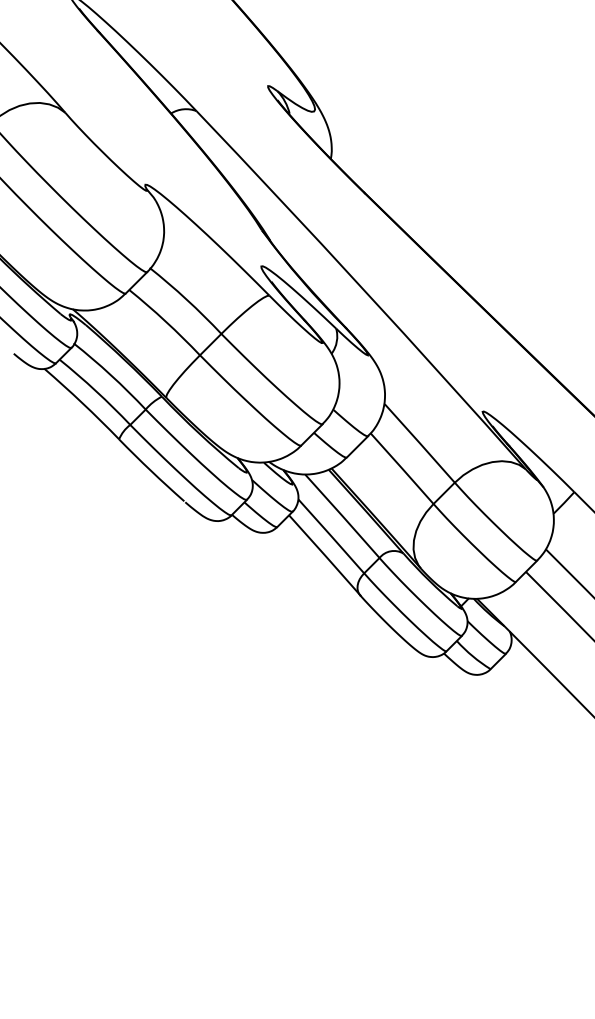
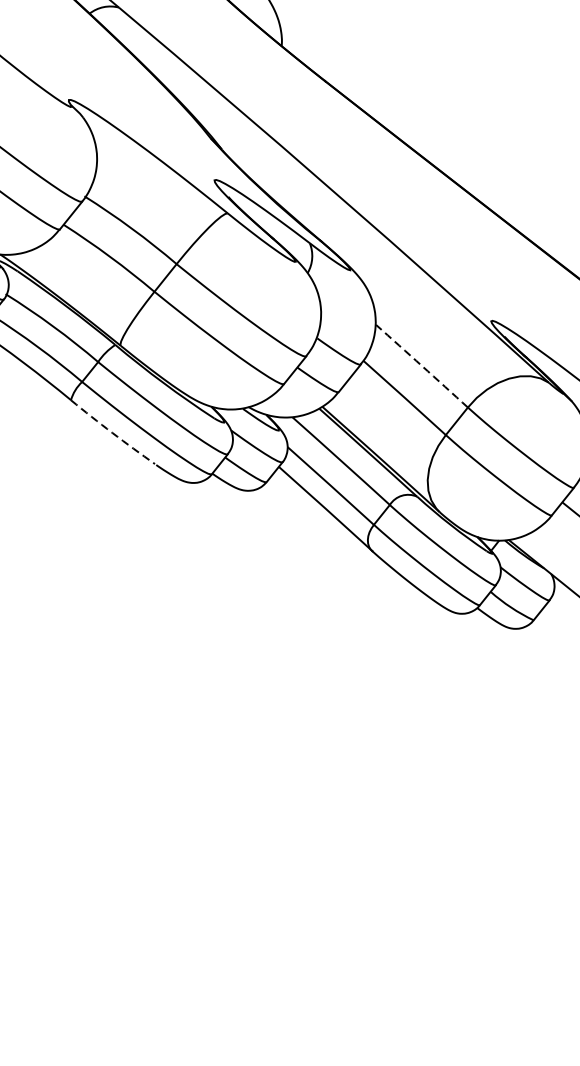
arc: (419, 443) -> (421, 366), solid -> dashed
arc: (151, 471) -> (112, 433), solid -> dashed

